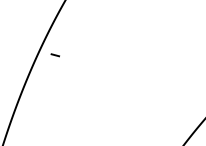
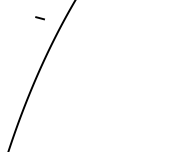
line: (54, 55) -> (39, 18), moved

